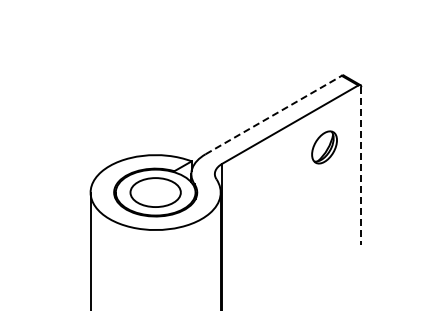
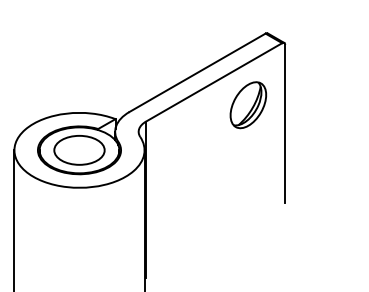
line: (273, 115) -> (197, 73), dashed -> solid
part: (324, 147) -> (248, 105), size x1.43
line: (361, 166) -> (285, 124), dashed -> solid

